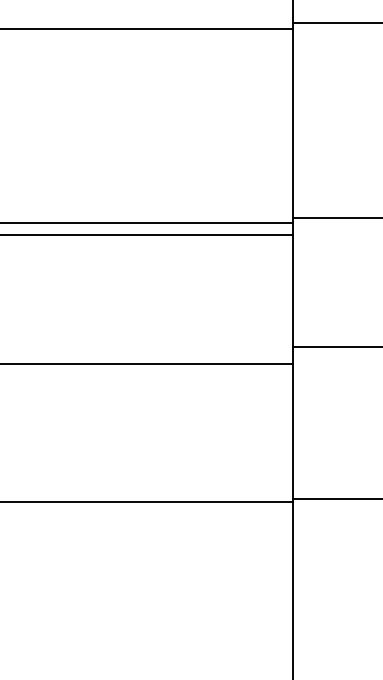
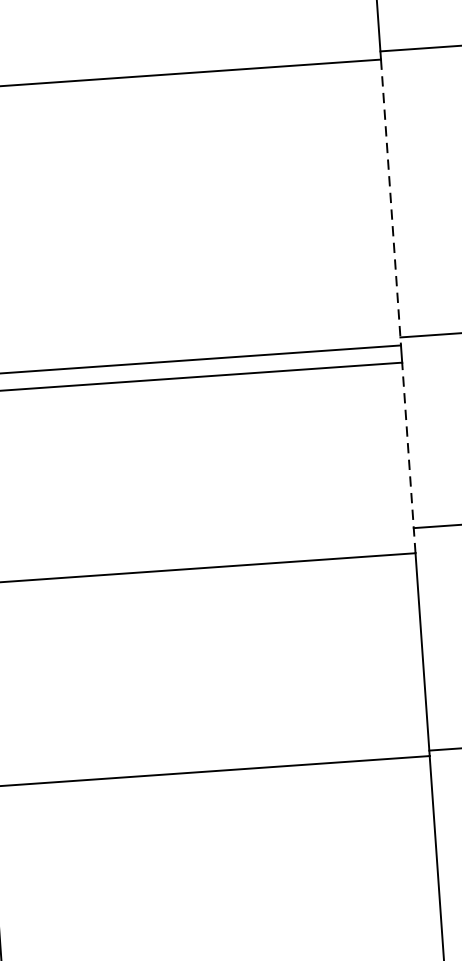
line: (292, 126) -> (390, 203), solid -> dashed
line: (292, 299) -> (408, 457), solid -> dashed

